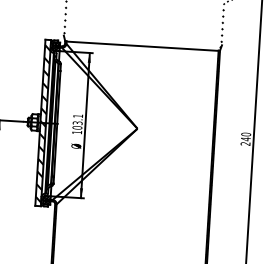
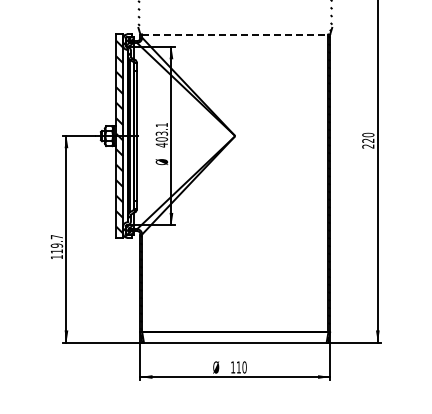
line: (142, 46) -> (235, 35), solid -> dashed
text: (76, 131) -> (161, 144), 103.1 -> 403.1
text: (246, 138) -> (368, 140), 240 -> 220

